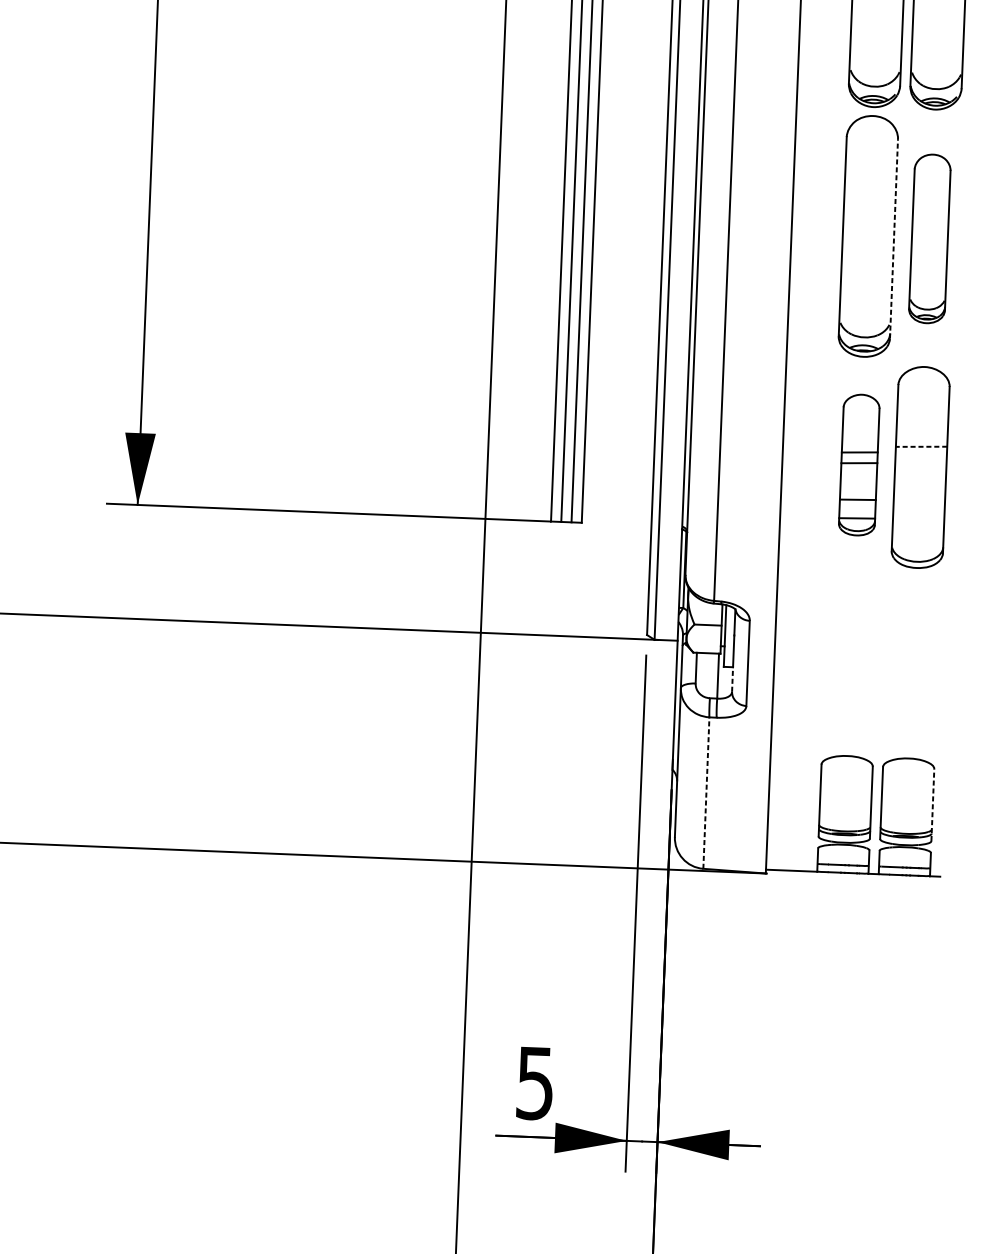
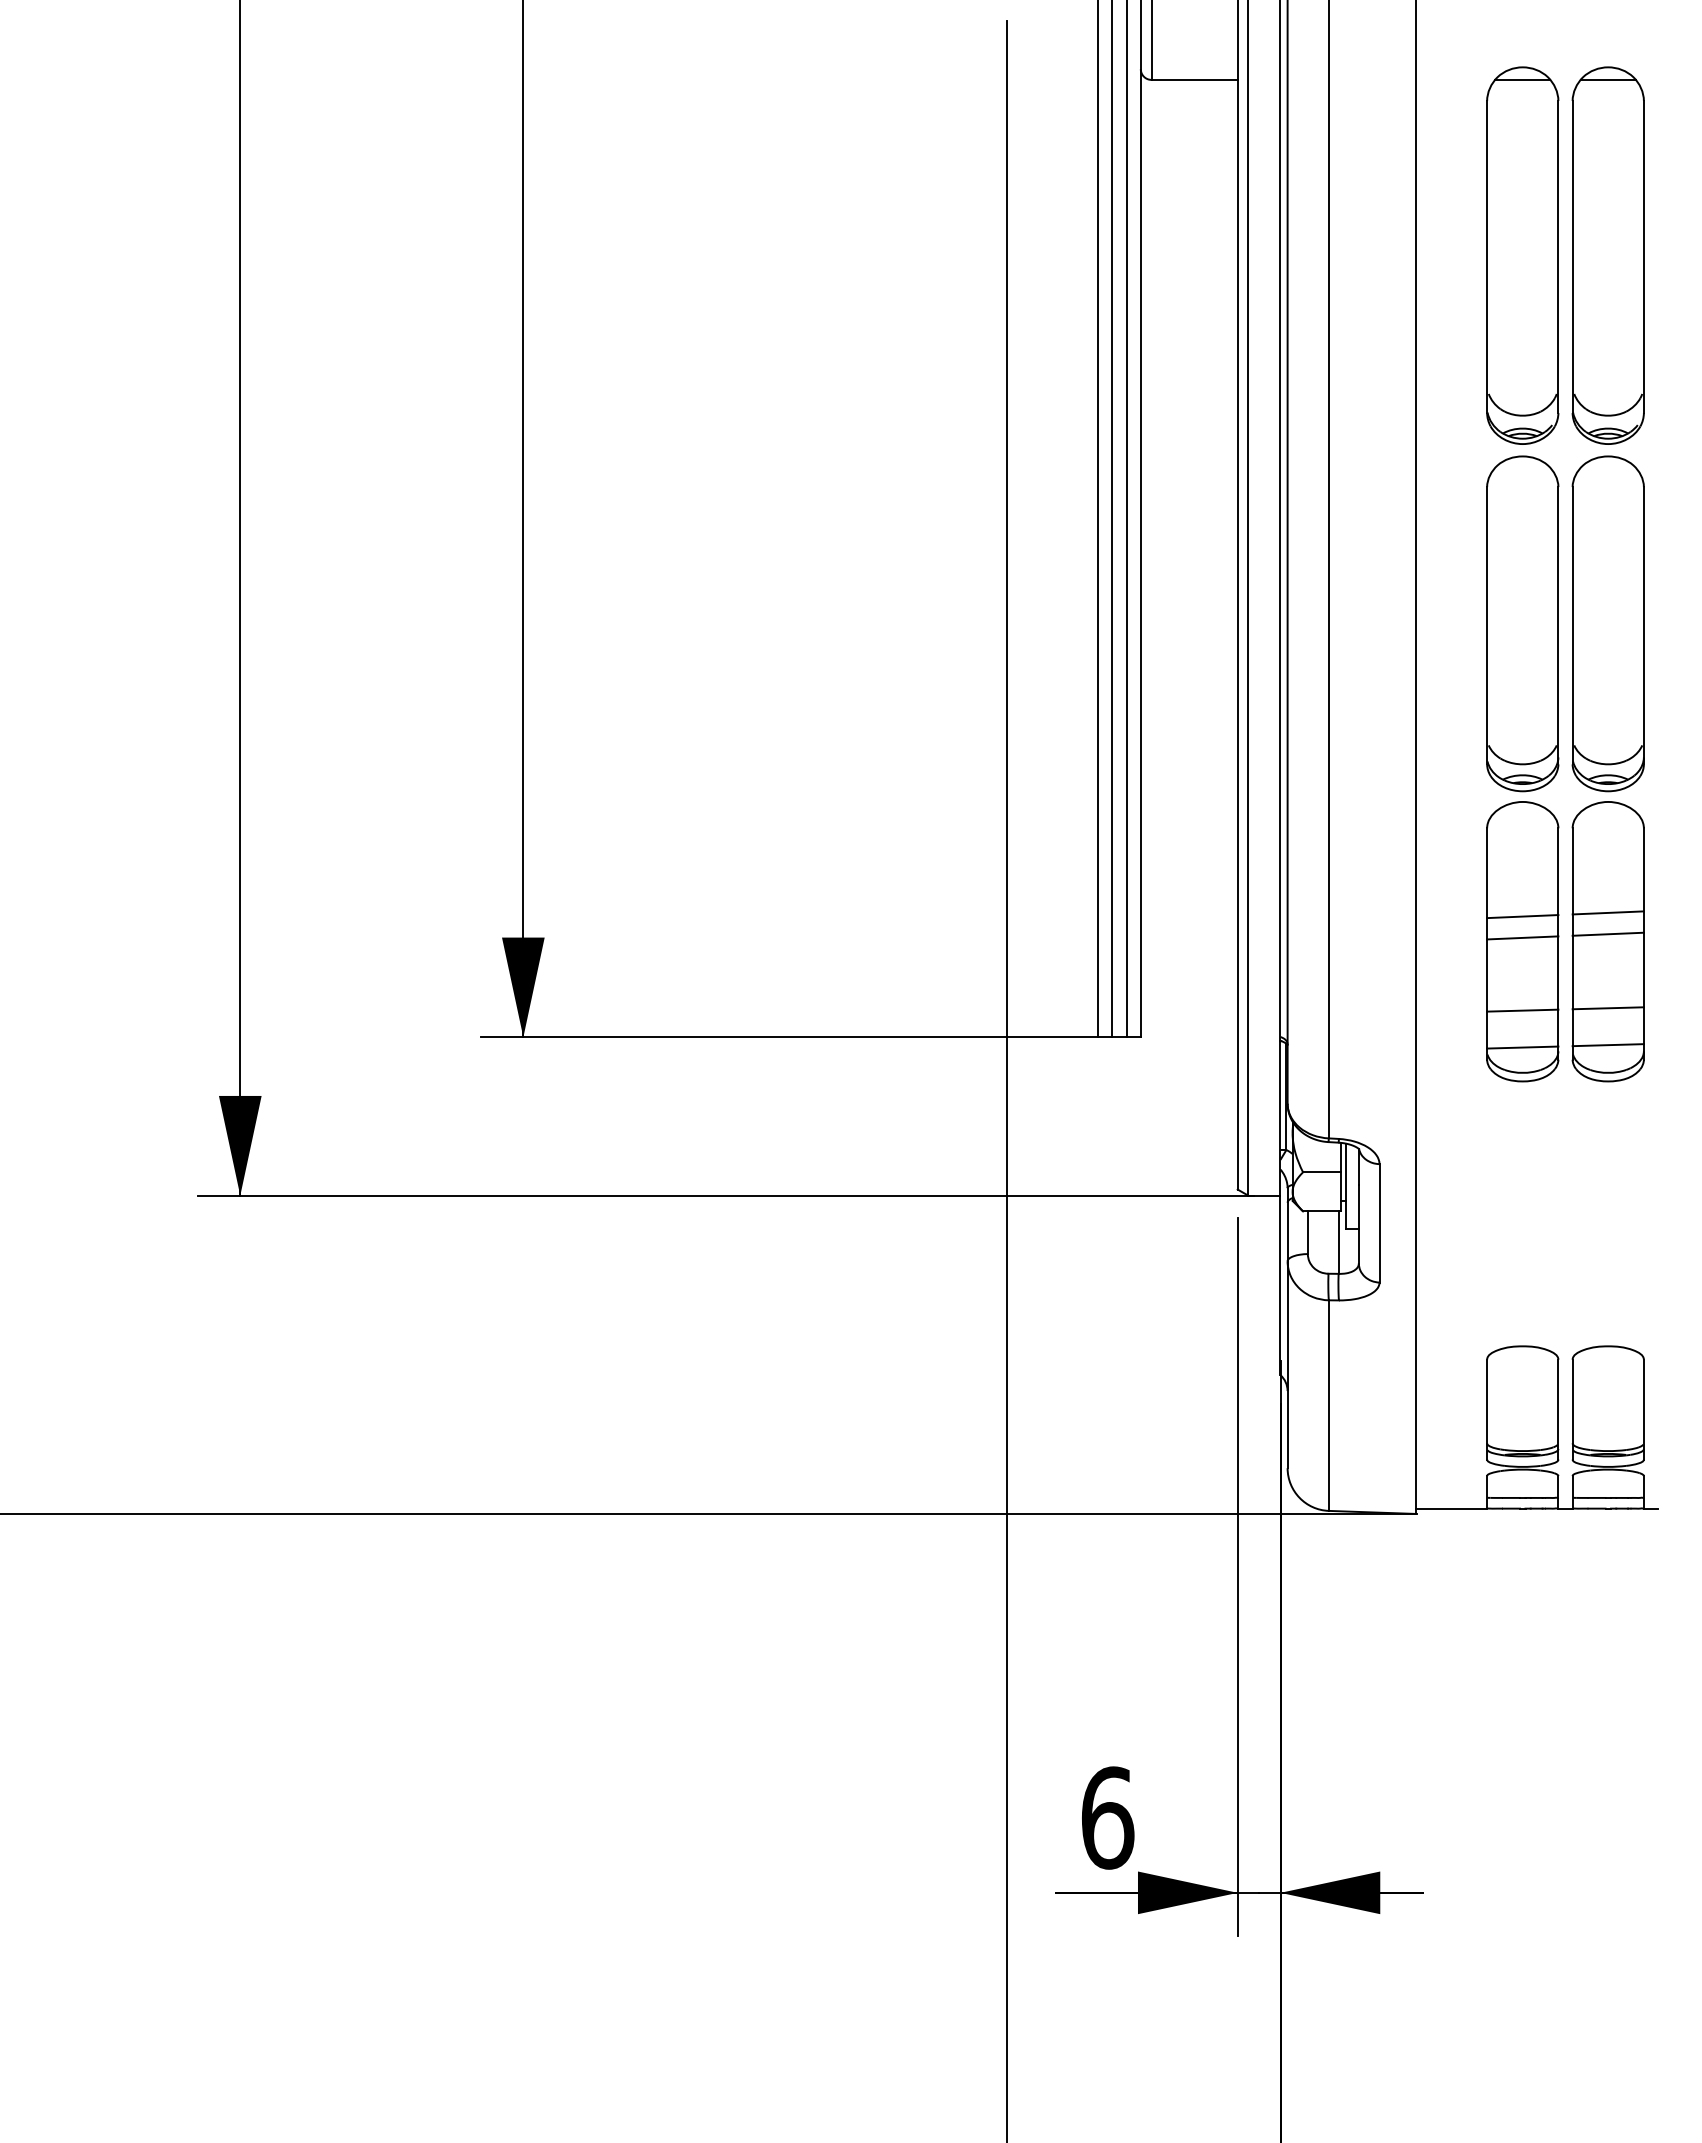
line: (894, 238) -> (1558, 625), dashed -> solid
part: (929, 238) -> (1607, 623), size x1.43
line: (921, 446) -> (1608, 912), dashed -> solid
line: (920, 461) -> (1607, 933), added
part: (859, 464) -> (1522, 941), size x1.43
line: (918, 515) -> (1607, 1008), added
line: (917, 542) -> (1607, 1045), added
line: (732, 678) -> (1358, 1245), dashed -> solid
line: (706, 792) -> (1328, 1405), dashed -> solid
line: (932, 804) -> (1643, 1409), dashed -> solid
text: (536, 1082) -> (1108, 1817), 5 -> 6

